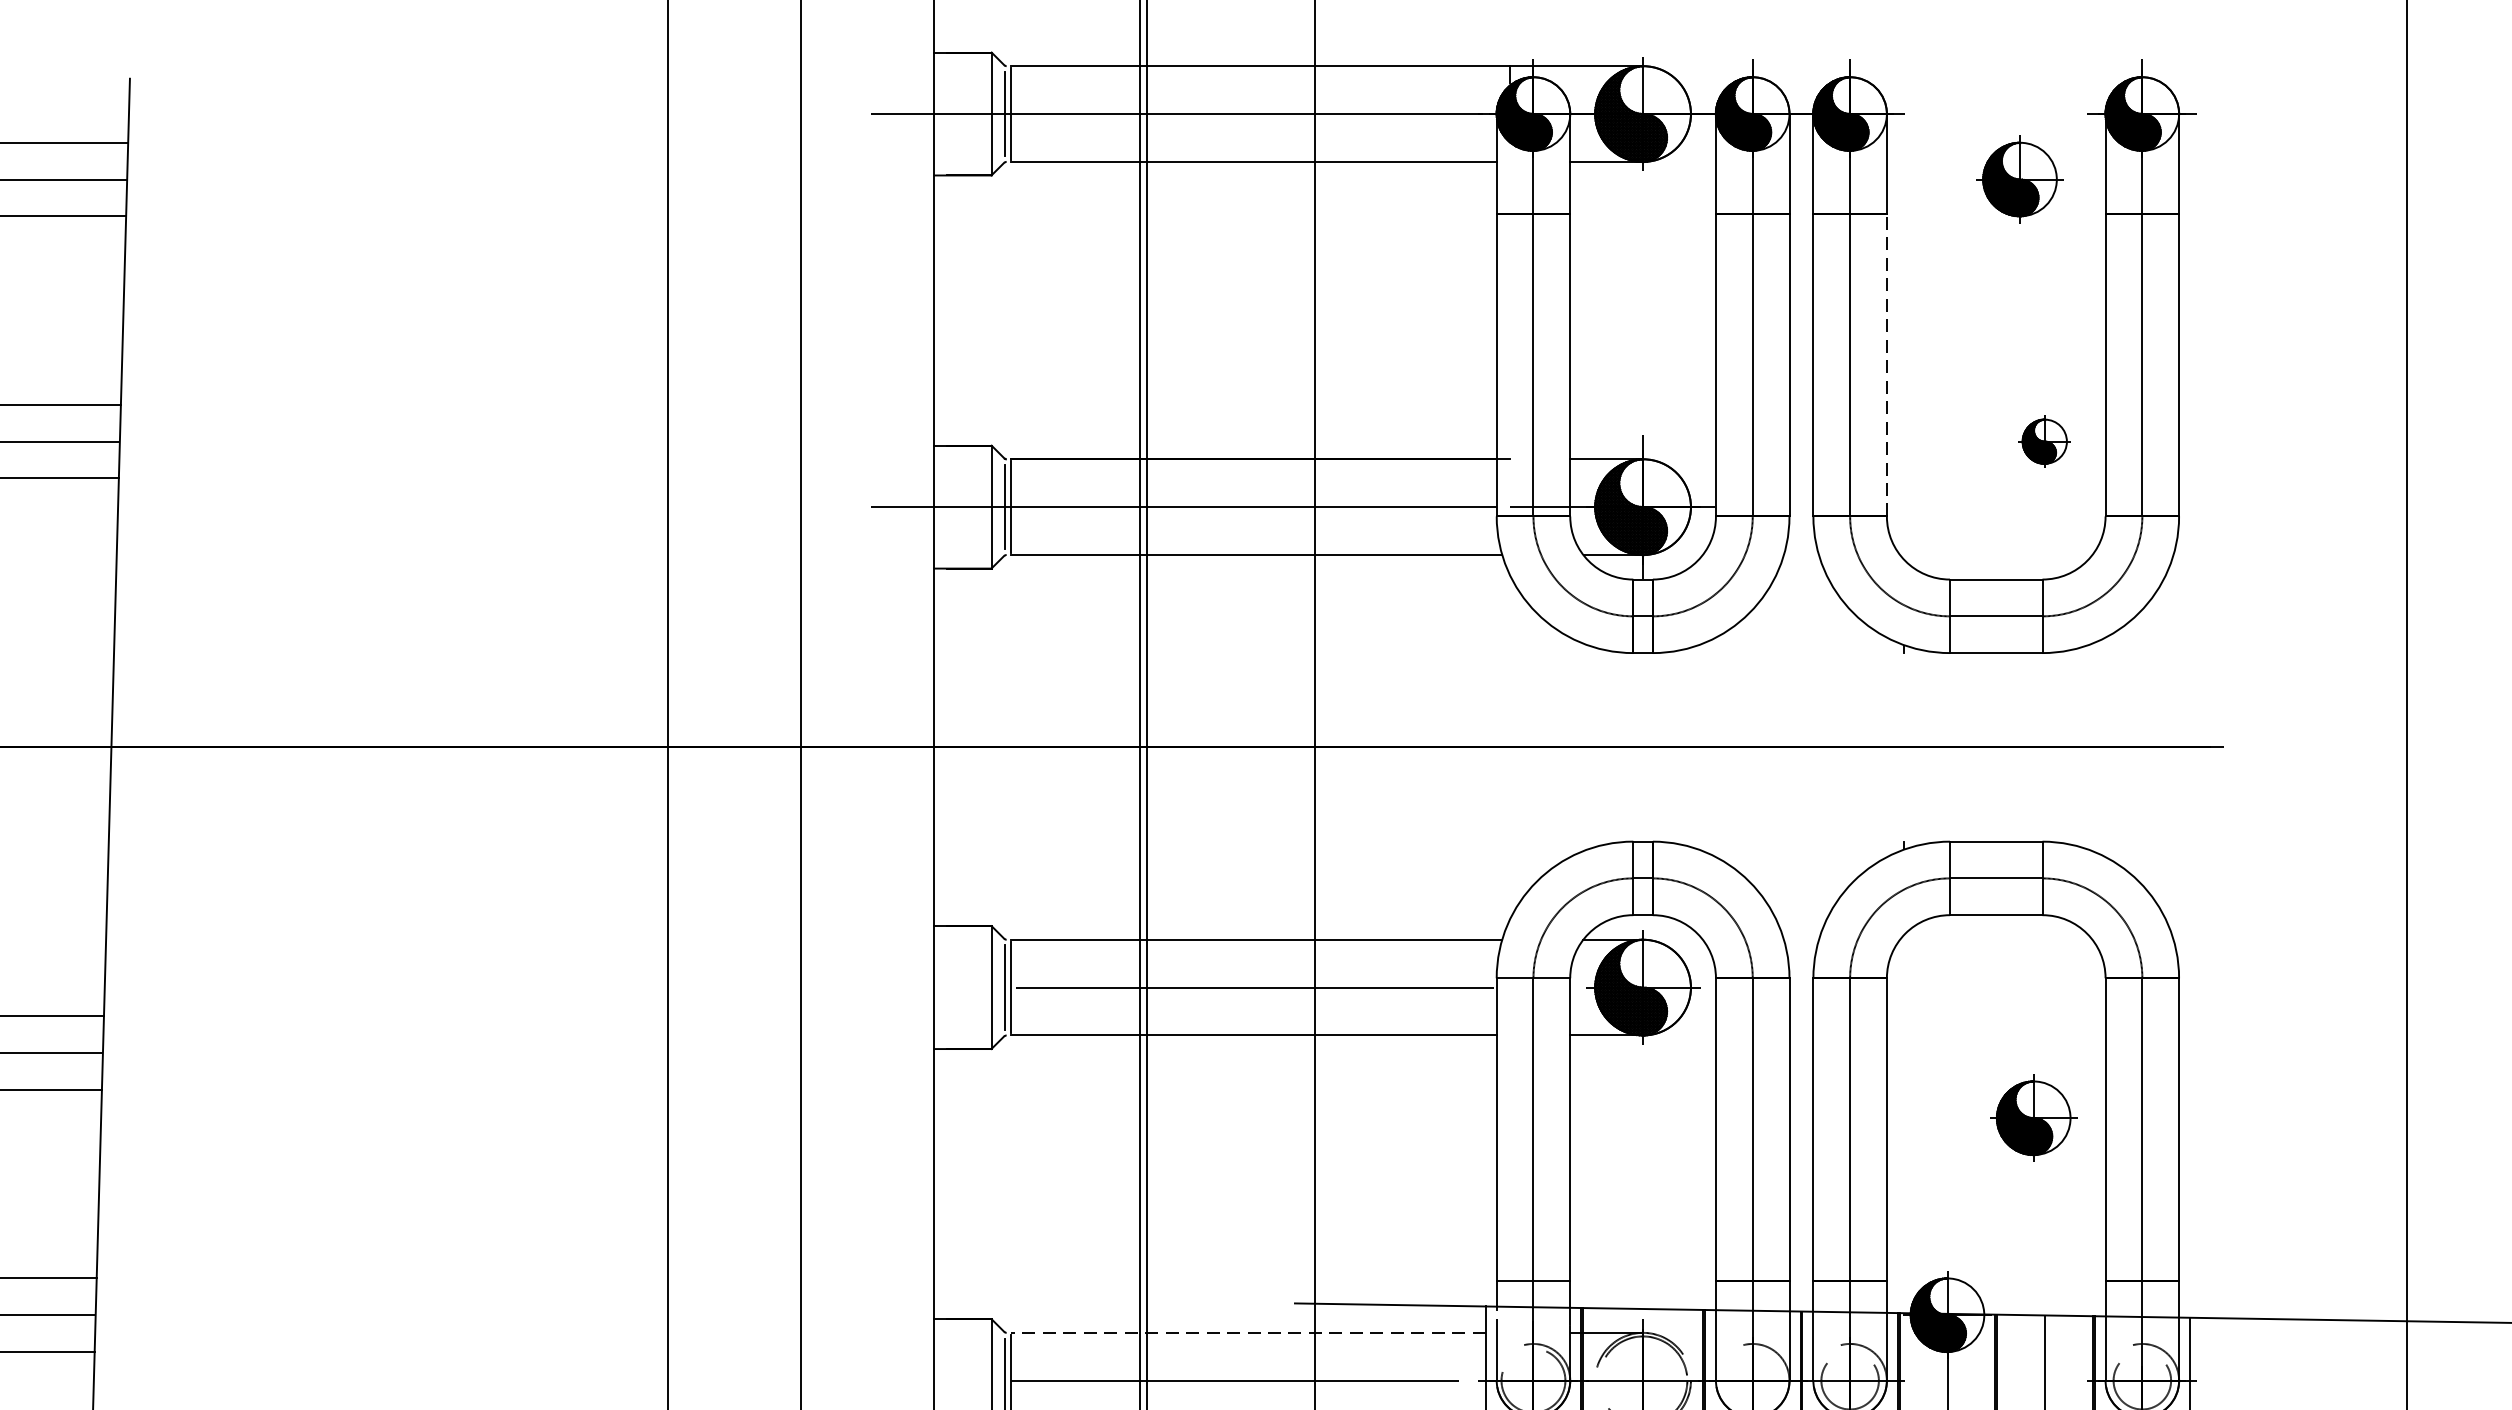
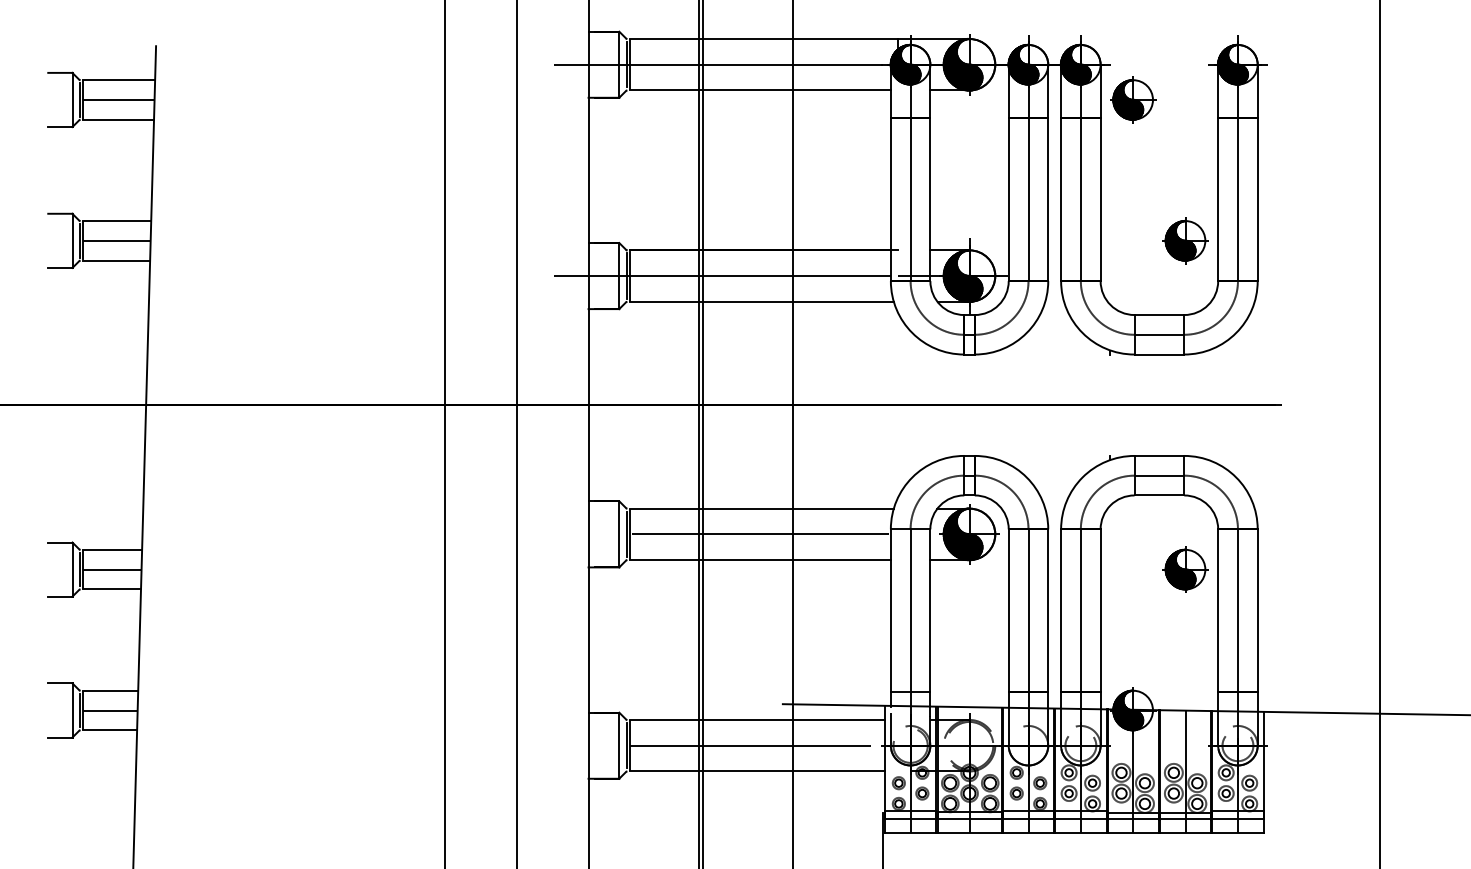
part: (2020, 178) -> (1133, 99), moved
line: (1886, 364) -> (1100, 199), dashed -> solid
part: (2044, 440) -> (1185, 240), size x1.67
part: (2033, 1118) -> (1185, 569), moved
line: (1248, 1333) -> (757, 720), dashed -> solid

